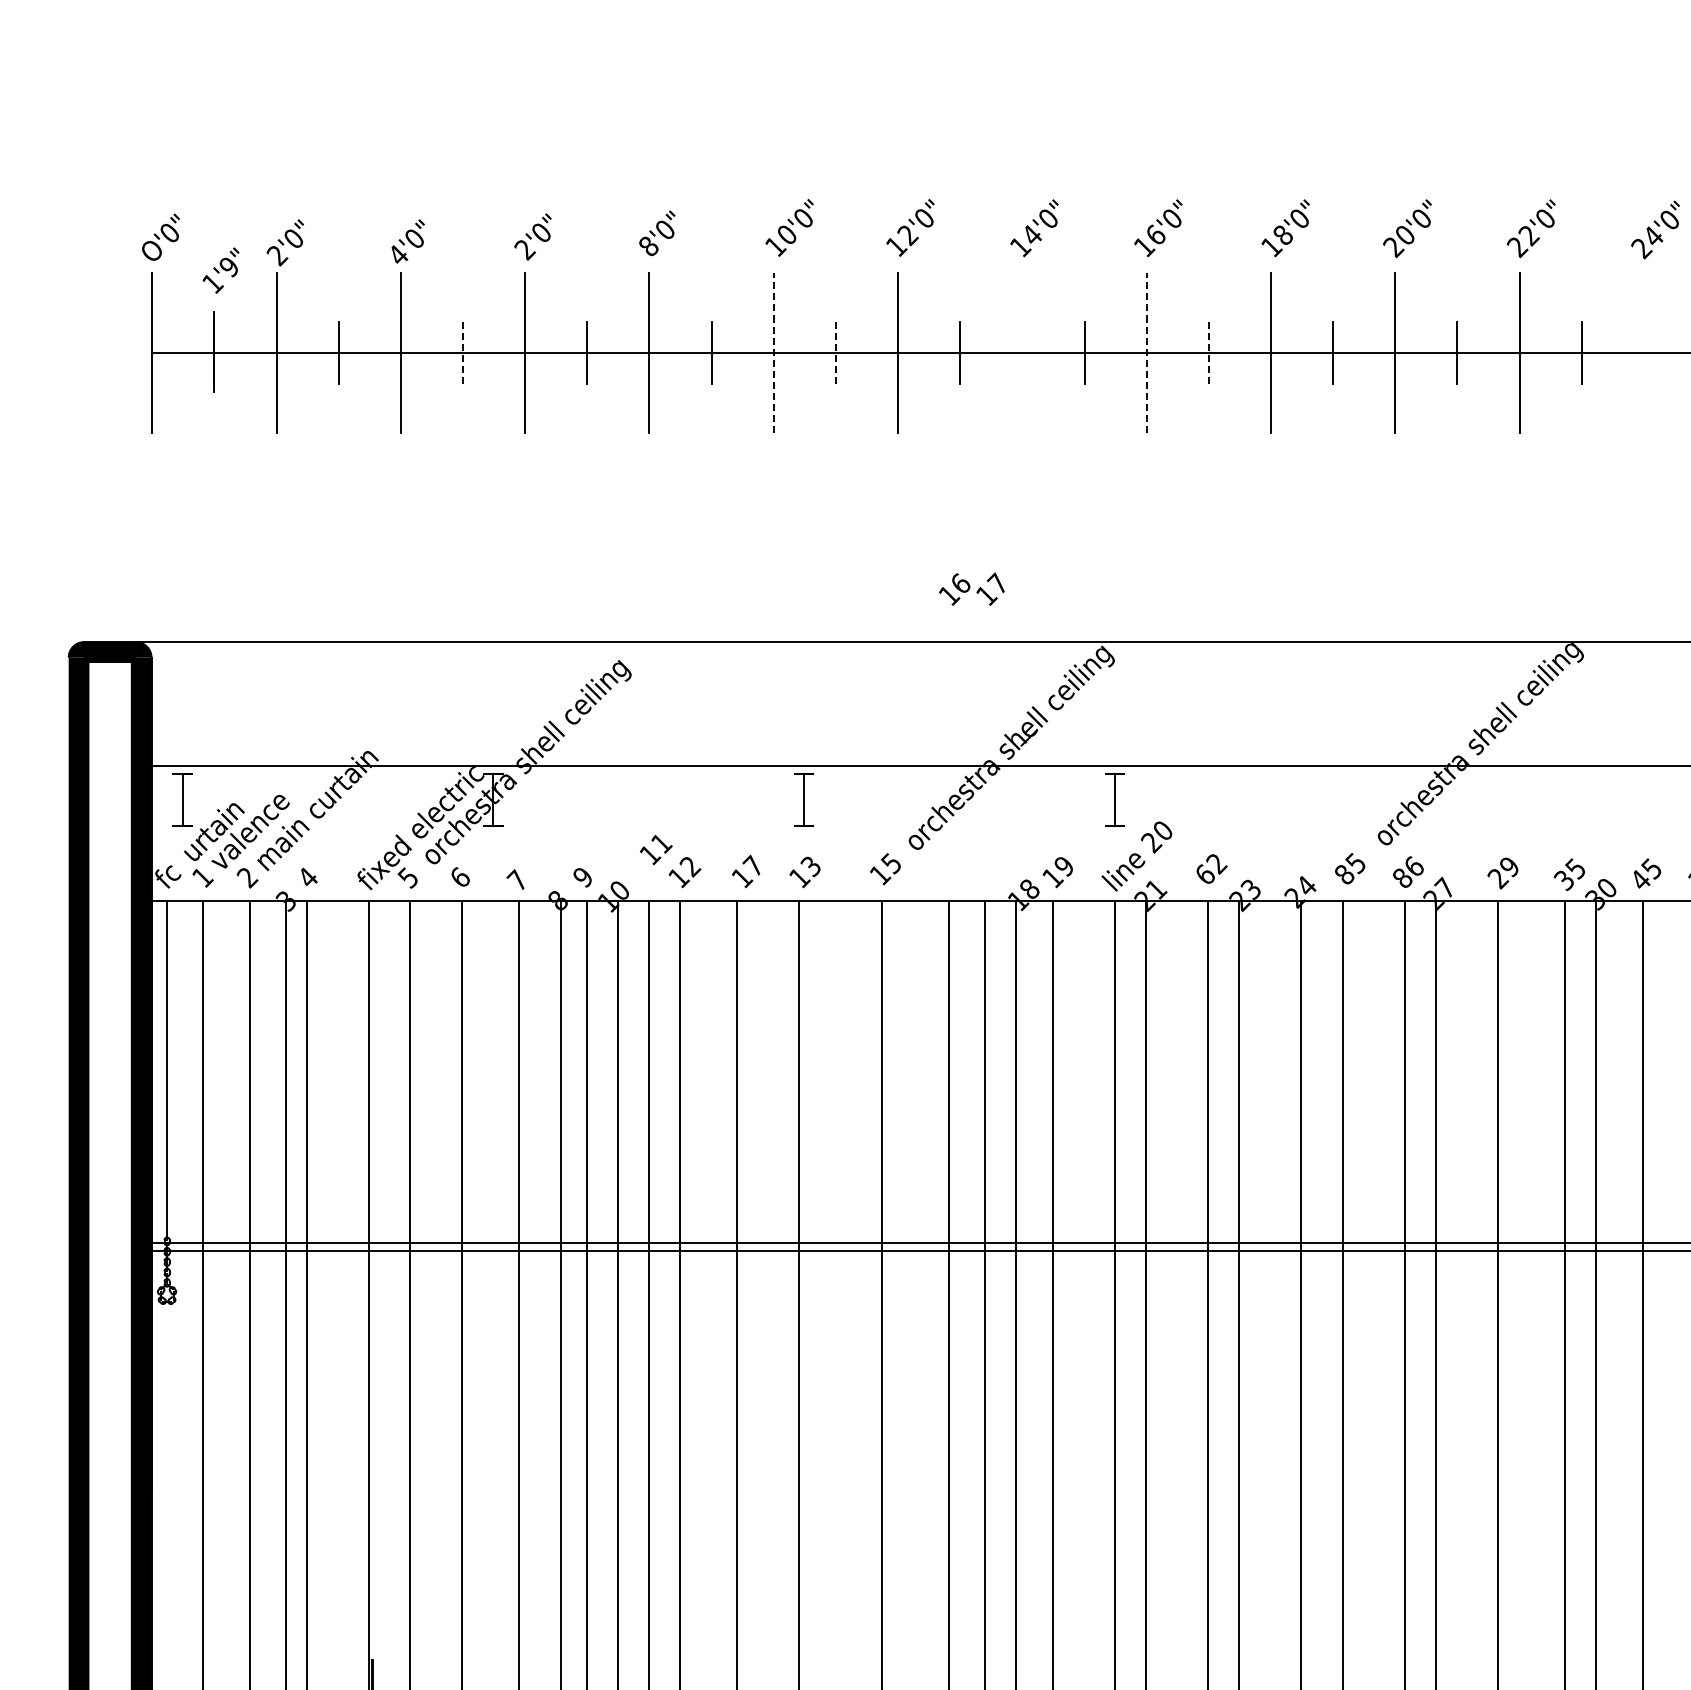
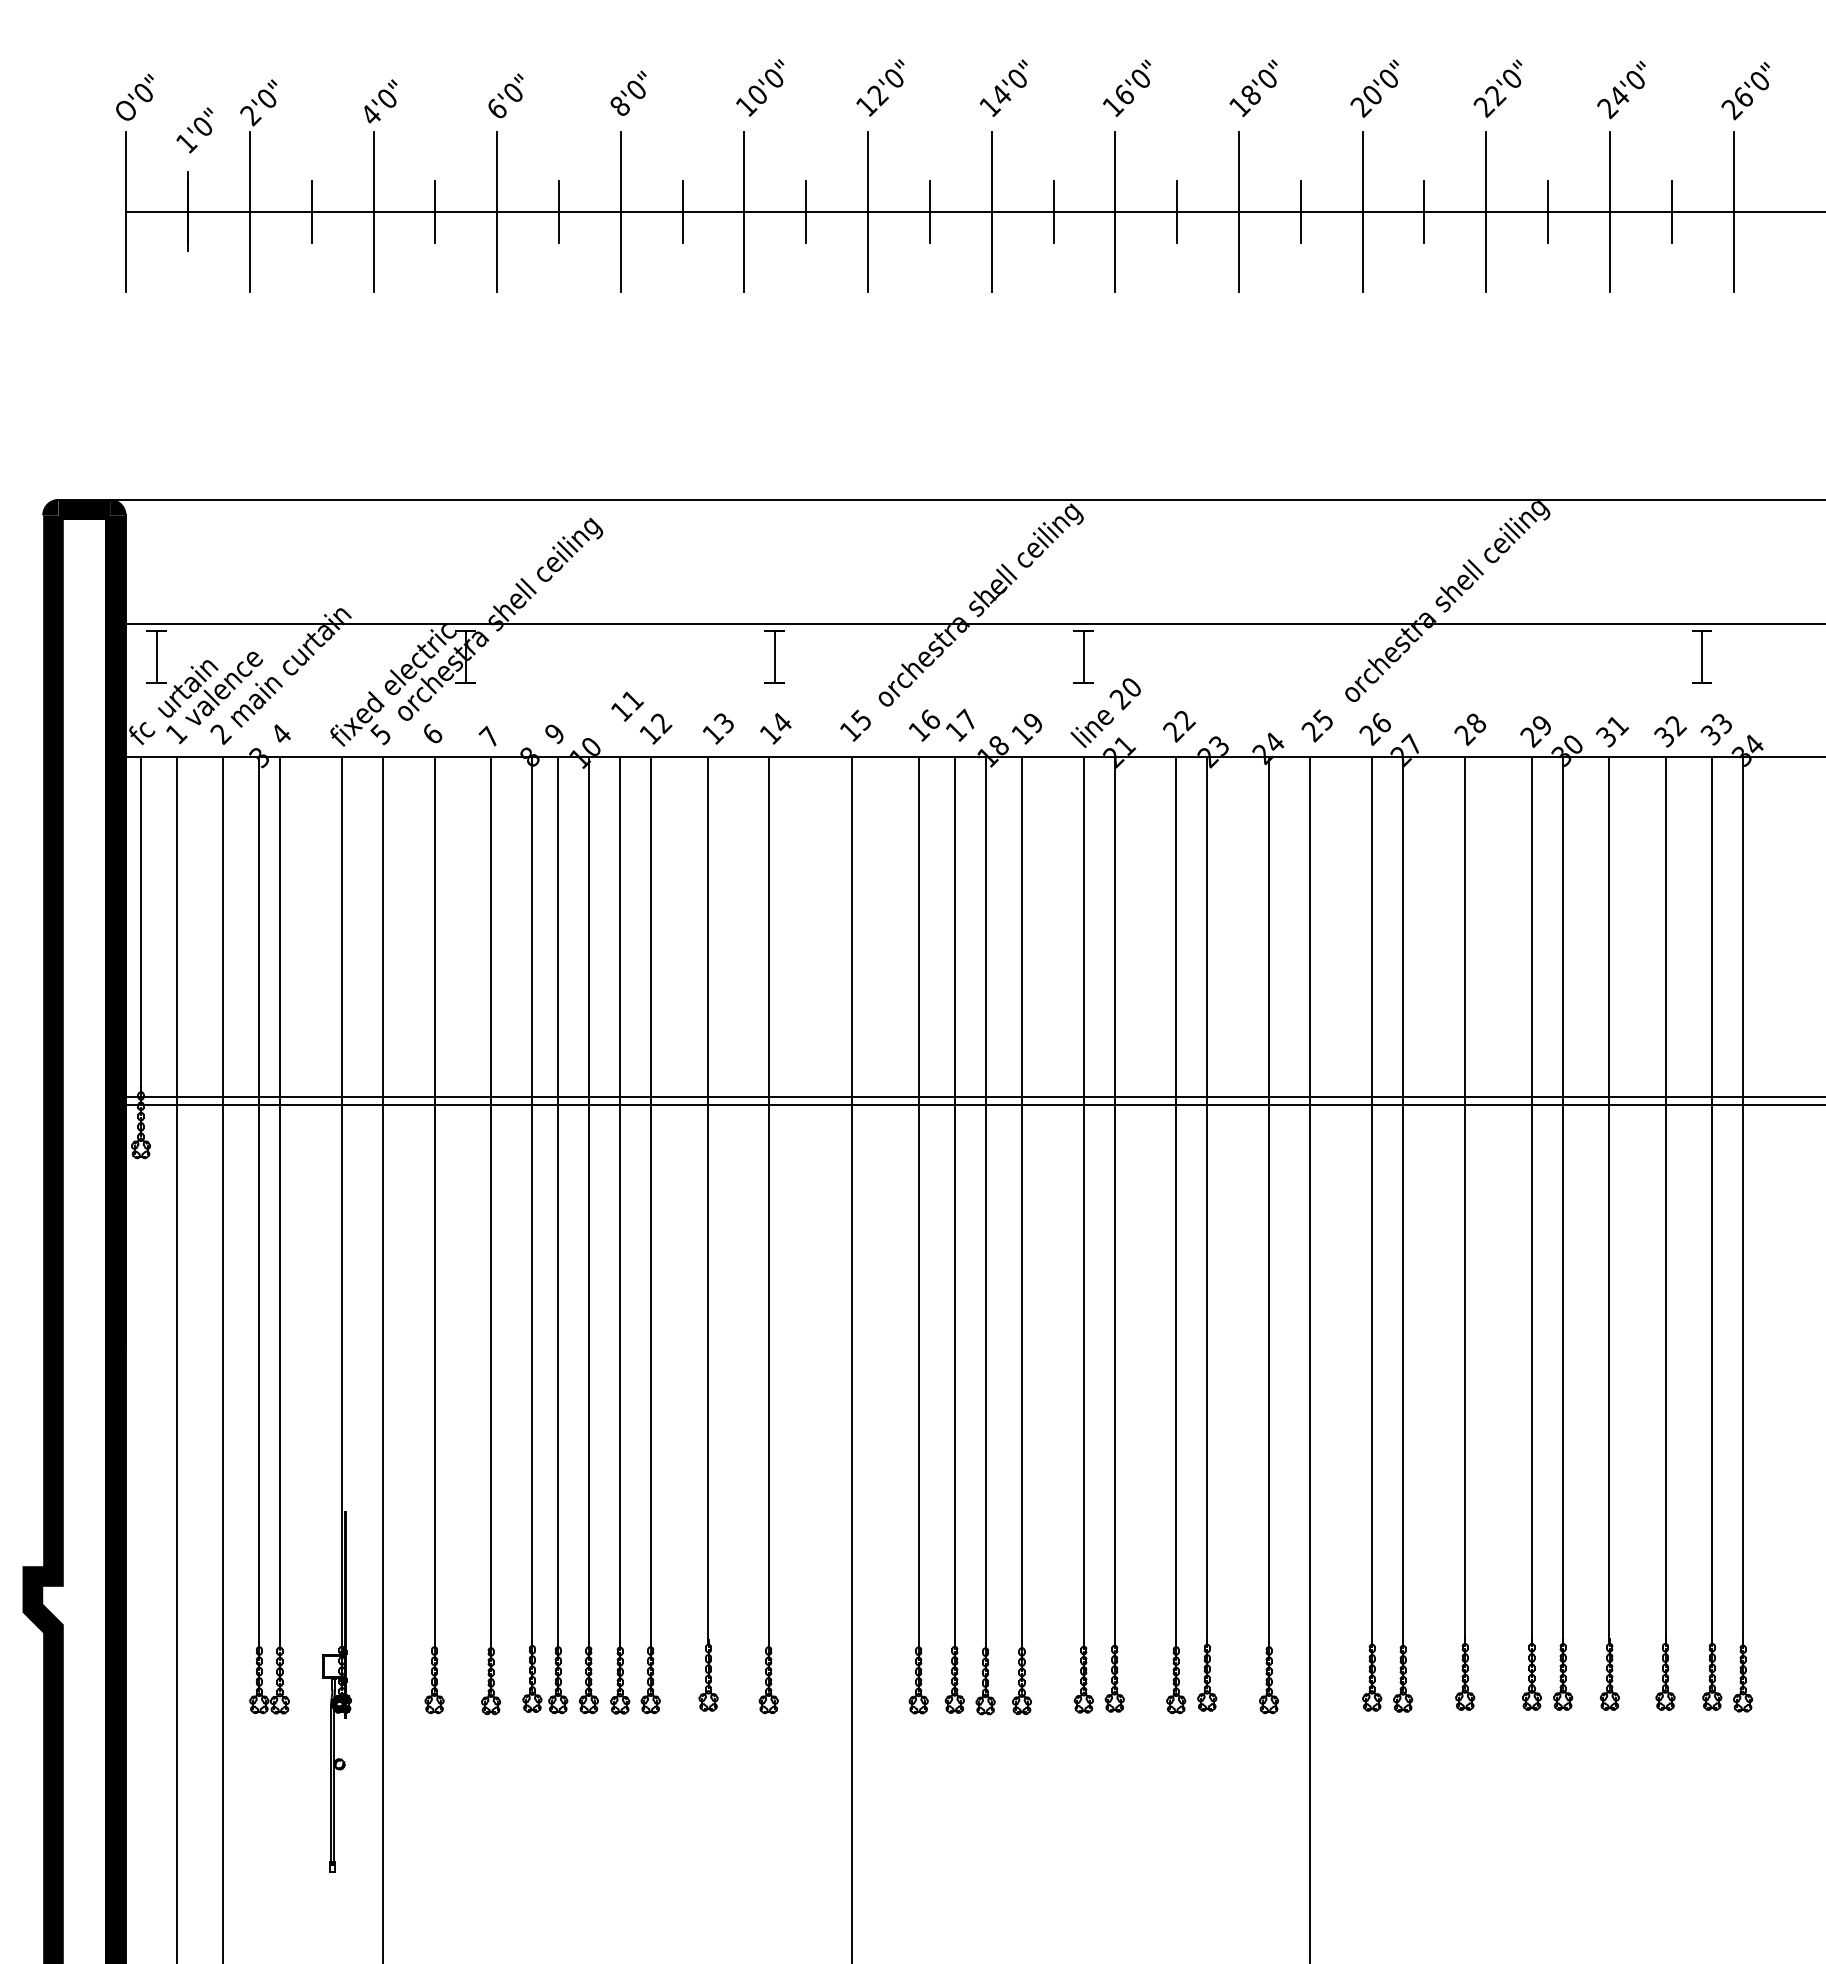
text: (524, 249) -> (496, 109), 2'0" -> 6'0"
text: (228, 267) -> (202, 127), 1'9" -> 1'0"
line: (463, 353) -> (435, 212), dashed -> solid
line: (773, 353) -> (744, 212), dashed -> solid
line: (836, 353) -> (806, 212), dashed -> solid
line: (1022, 353) -> (991, 212), added
line: (1146, 353) -> (1115, 212), dashed -> solid
line: (1209, 353) -> (1177, 212), dashed -> solid
line: (1643, 353) -> (1609, 212), added
text: (971, 588) -> (941, 724), moved
text: (752, 865) -> (723, 722), 17 -> 13
text: (810, 865) -> (781, 722), 13 -> 14
text: (1509, 866) -> (1476, 723), 29 -> 28
text: (1205, 874) -> (1173, 731), 62 -> 22
text: (1344, 874) -> (1312, 731), 85 -> 25
text: (1569, 874) -> (1535, 731), 35 -> 29
text: (1646, 874) -> (1612, 731), 45 -> 31
text: (1402, 878) -> (1369, 735), 86 -> 26

